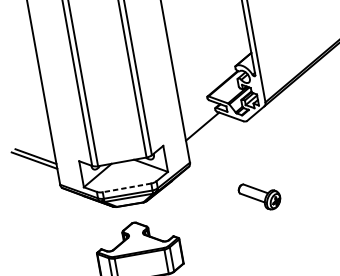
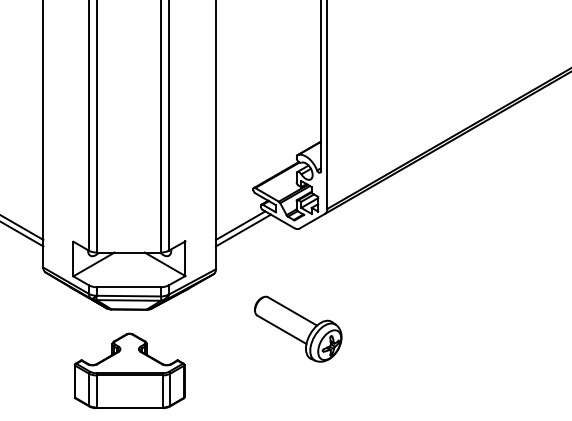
line: (204, 129) -> (242, 230), added
line: (126, 188) -> (128, 287), dashed -> solid
part: (259, 196) -> (298, 328), size x1.67

